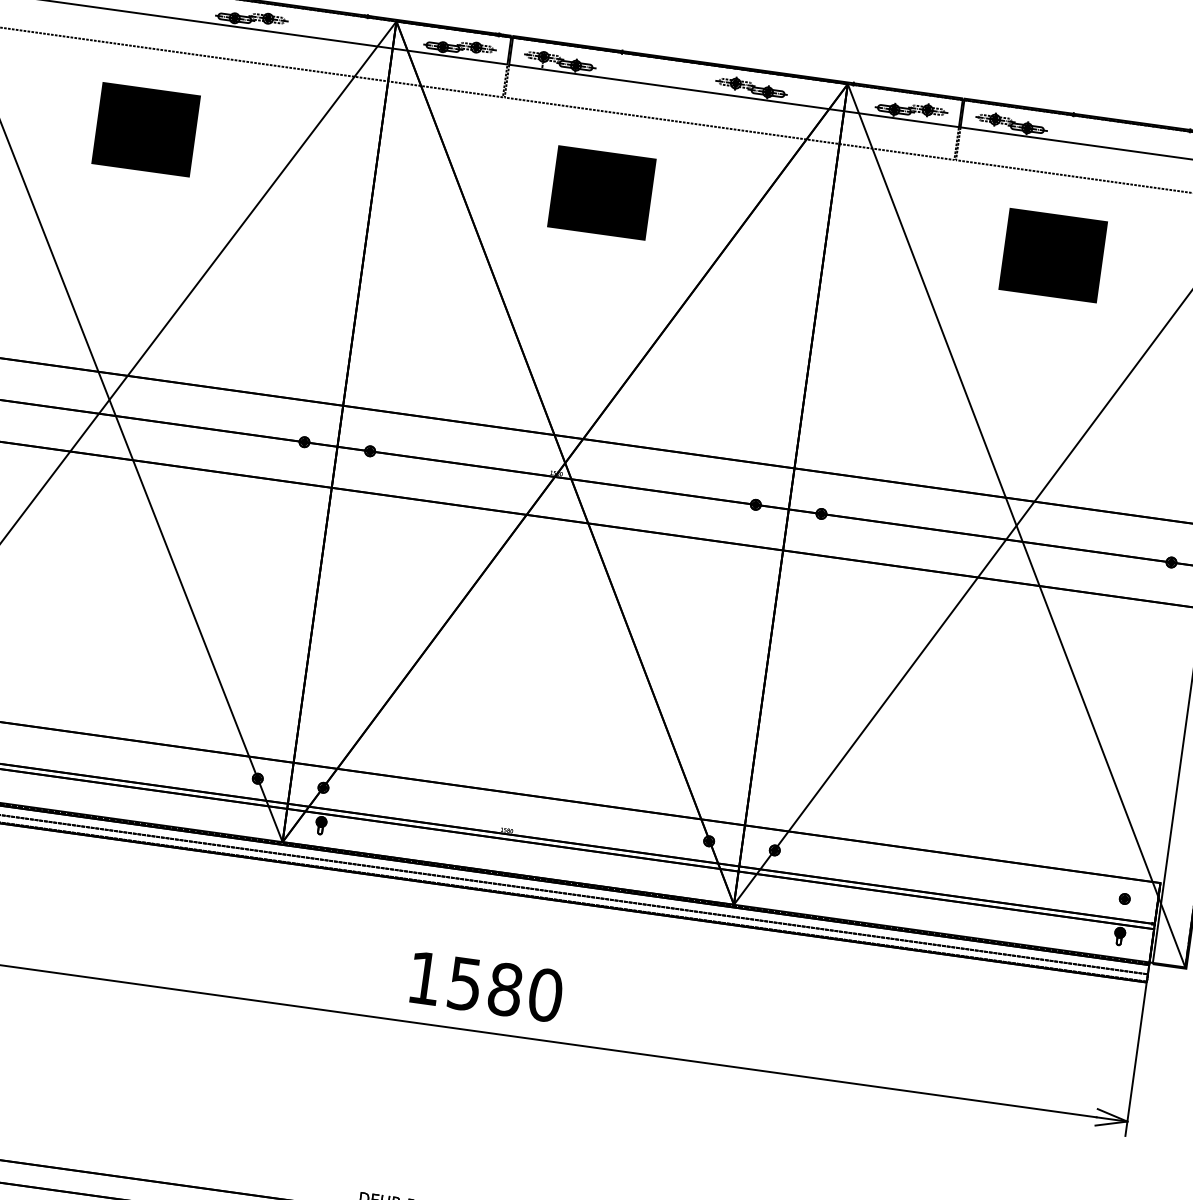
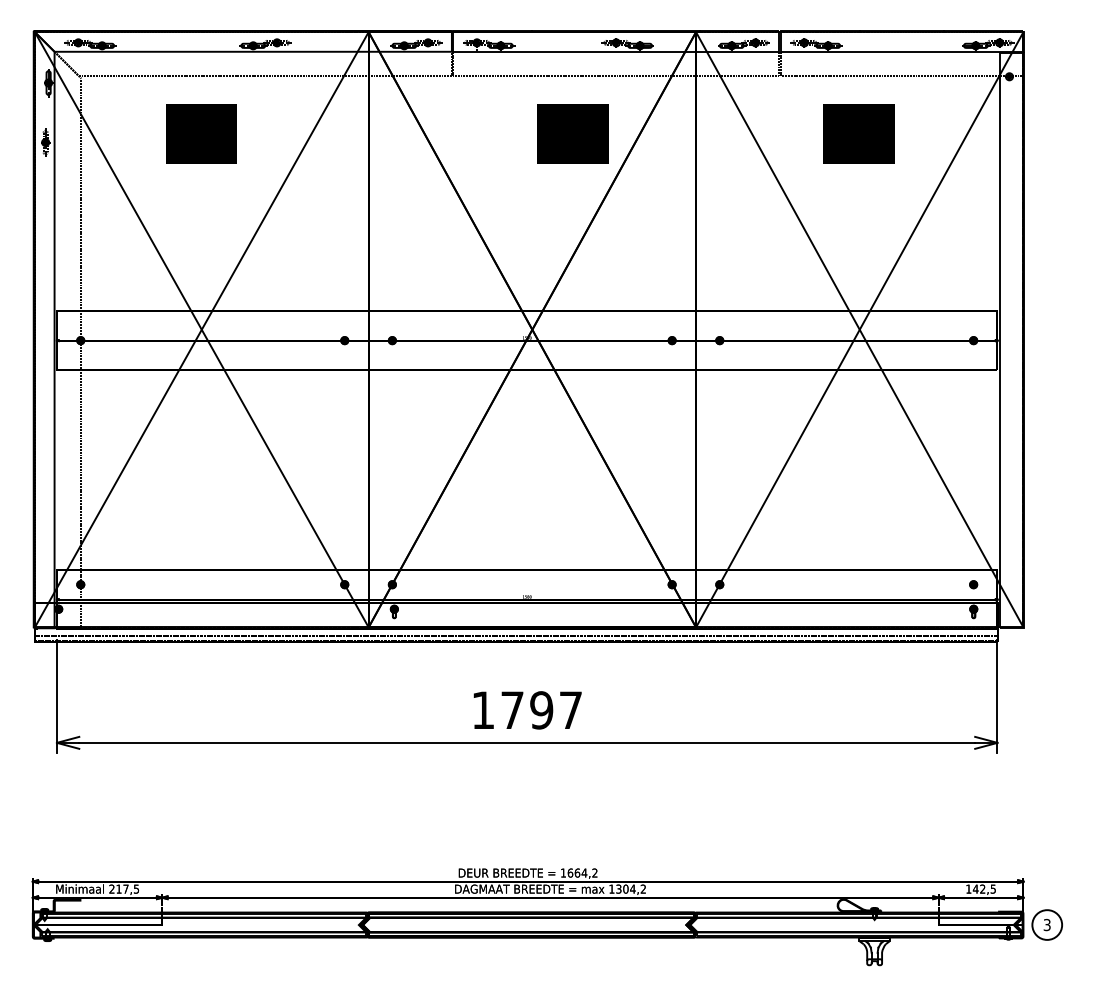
text: (601, 192) -> (572, 133), moved
text: (504, 989) -> (541, 710), 1580 -> 1797

